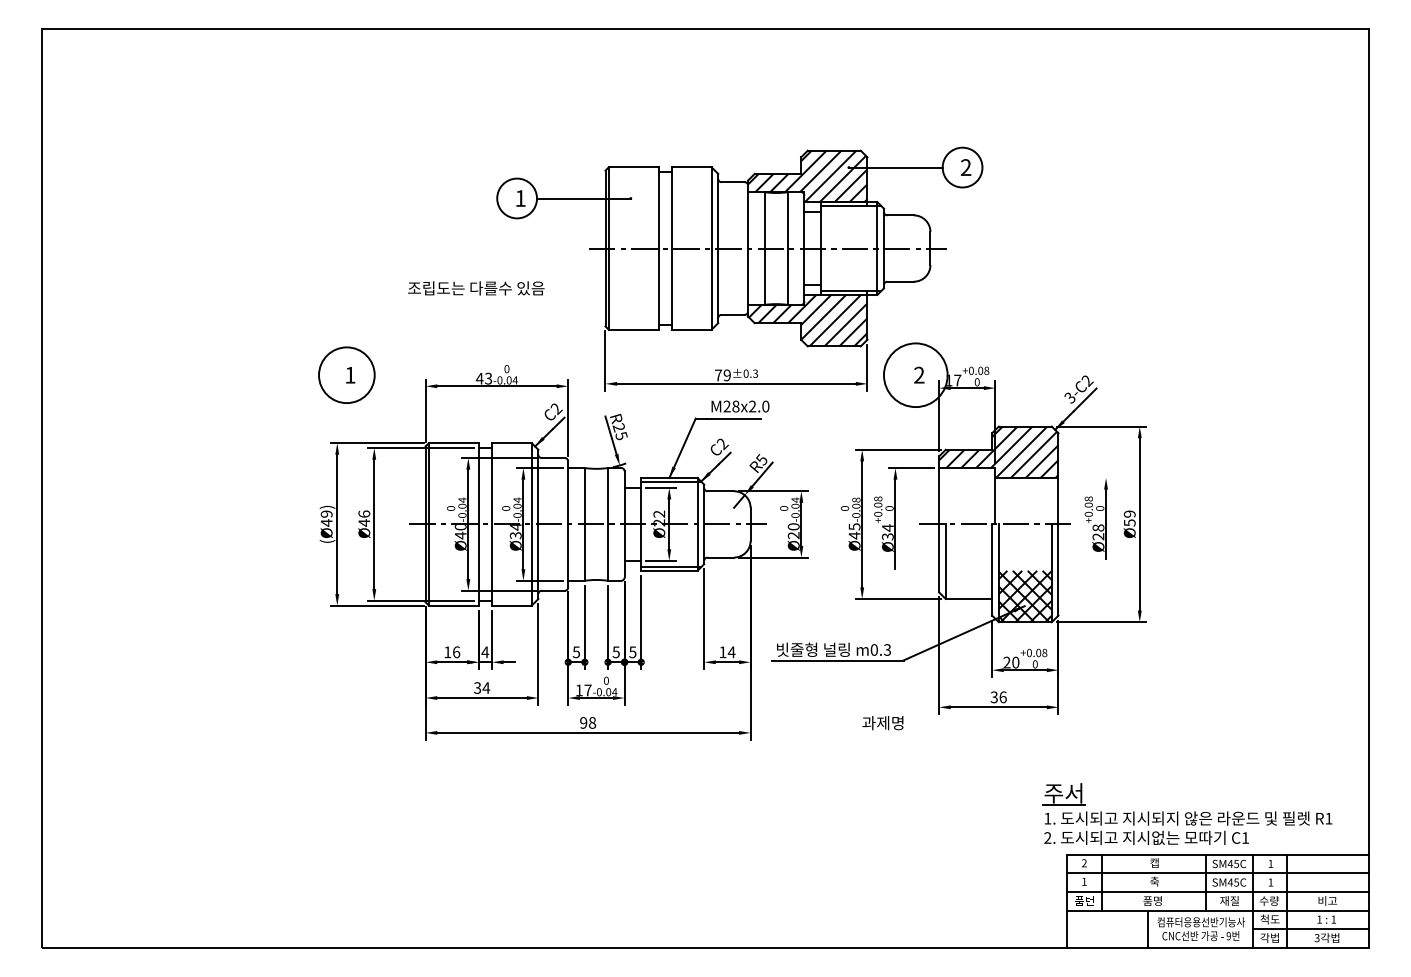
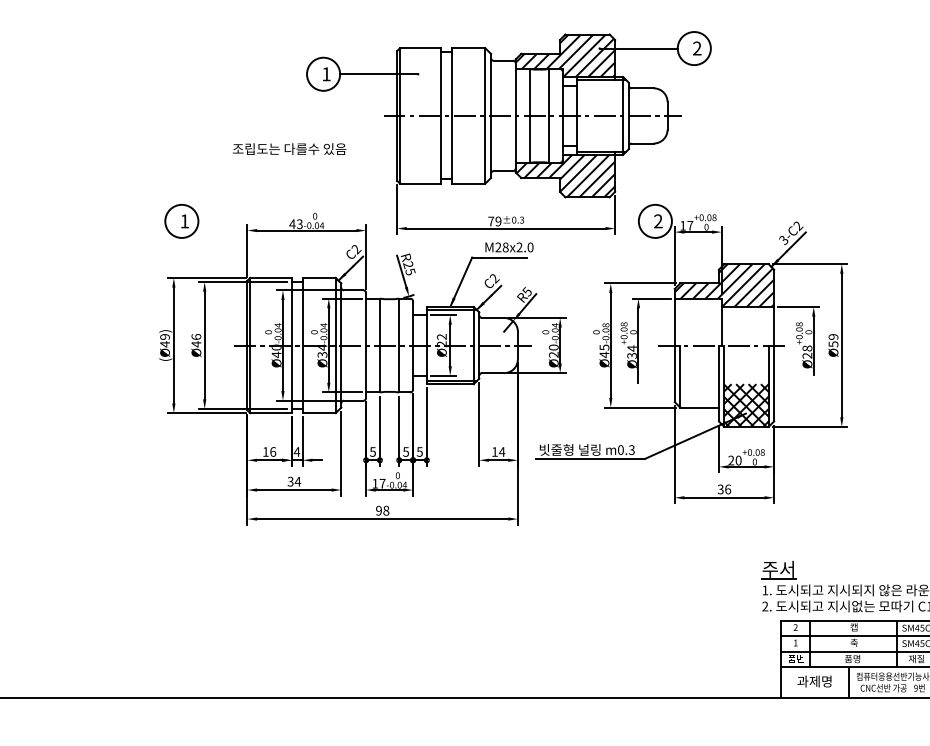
circle: (346, 375) -> (181, 221), size x0.71
circle: (915, 375) -> (655, 221), size x0.62
line: (1087, 477) -> (798, 306), added
text: (882, 723) -> (814, 681), moved

